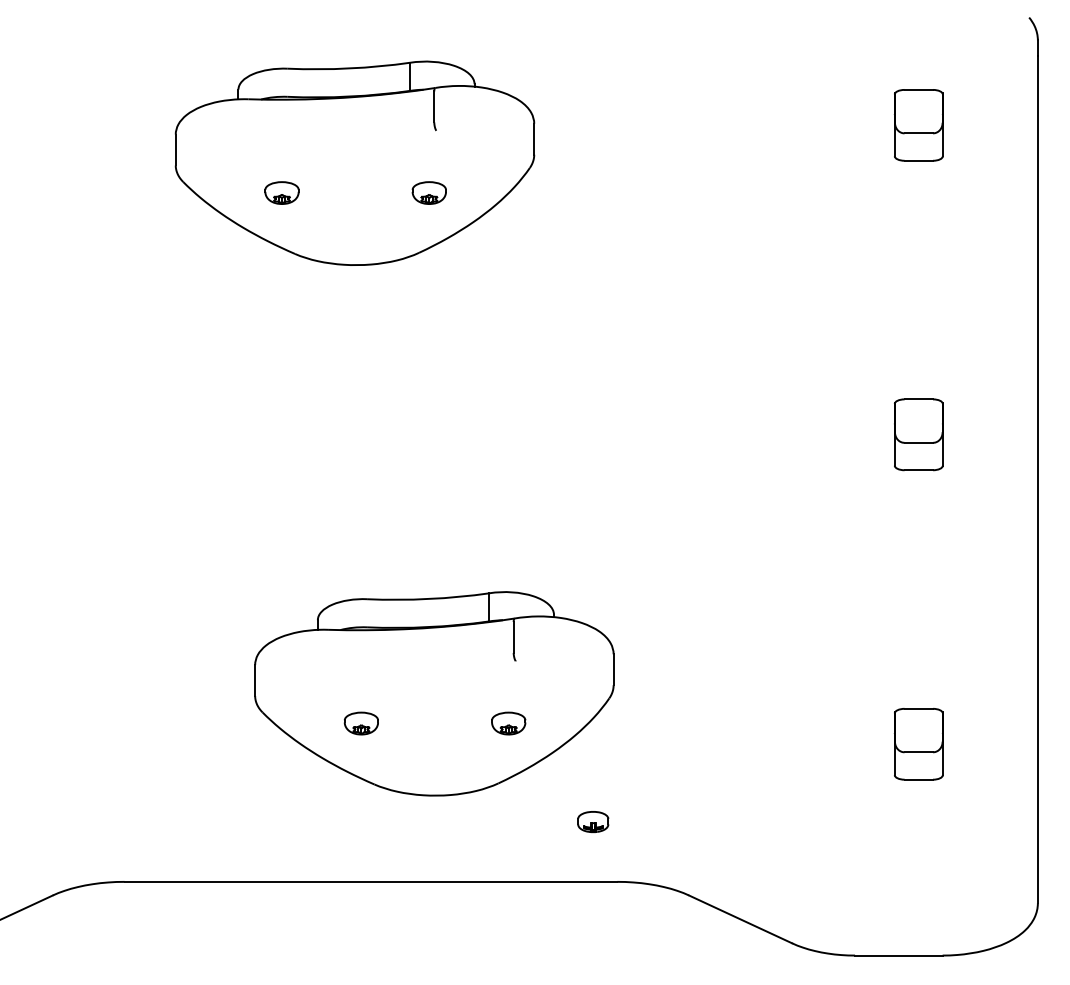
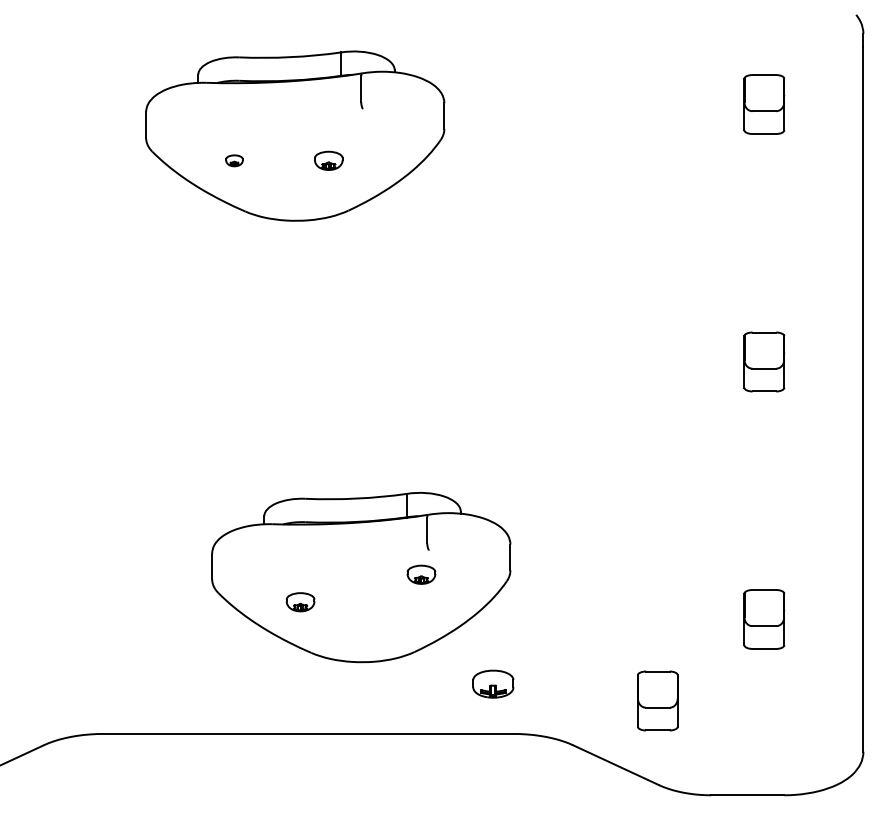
part: (281, 192) -> (234, 160), size x0.6
part: (428, 192) -> (328, 160), moved
part: (508, 723) -> (421, 574), moved
part: (593, 821) -> (493, 683), size x1.6
part: (790, 842) -> (657, 701), added

